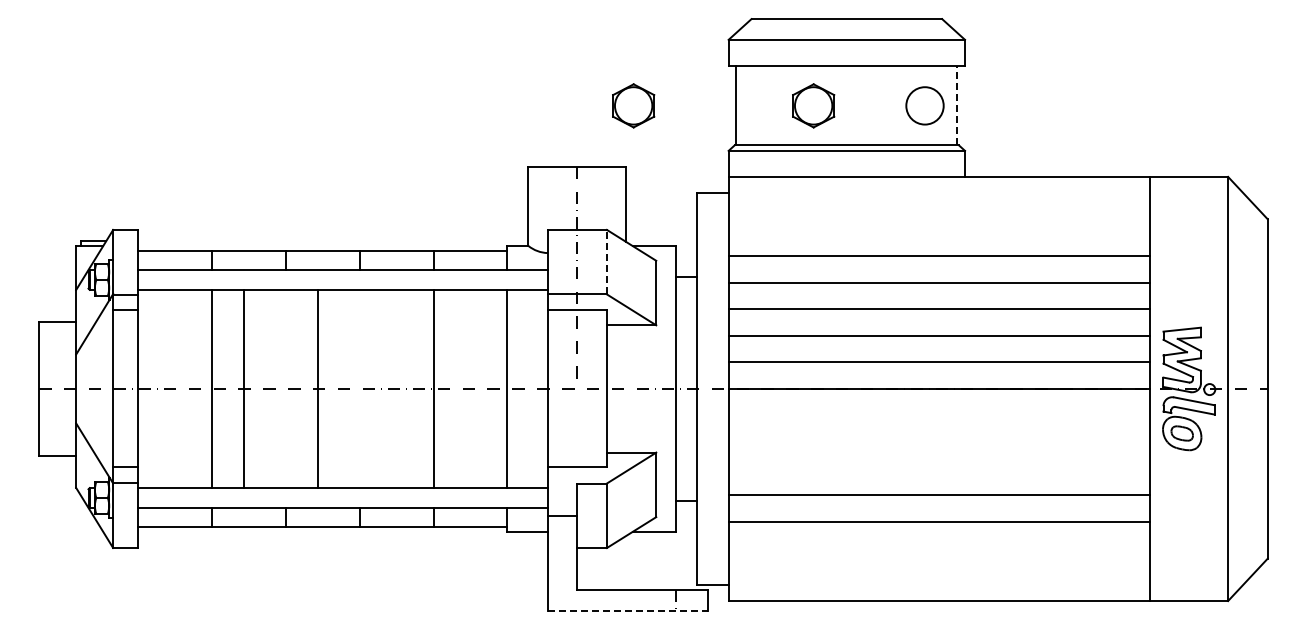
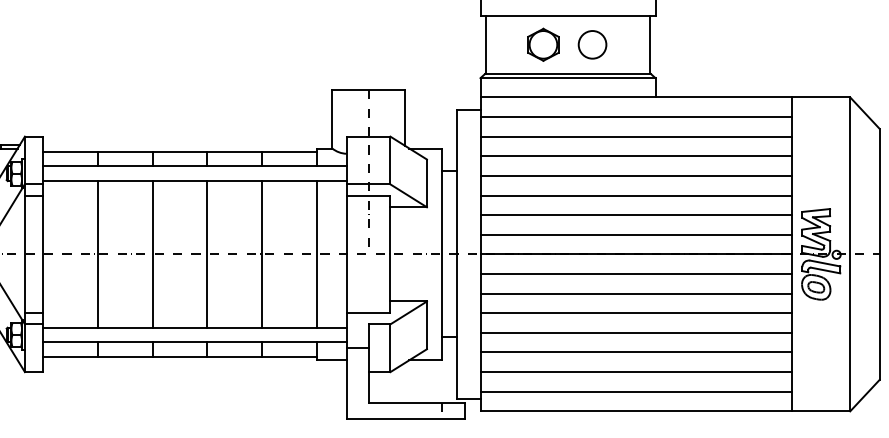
part: (633, 105) -> (410, 44), removed
circle: (924, 105) -> (592, 44), moved
line: (957, 105) -> (649, 44), dashed -> solid
line: (939, 203) -> (636, 117), added
line: (939, 229) -> (636, 136), added
line: (606, 261) -> (390, 160), dashed -> solid
line: (243, 388) -> (152, 254), moved
line: (317, 388) -> (207, 254), moved
line: (939, 415) -> (636, 274), added
line: (939, 441) -> (636, 293), added
line: (939, 468) -> (636, 313), added
line: (939, 548) -> (636, 372), added
line: (939, 574) -> (636, 391), added
line: (628, 610) -> (406, 418), dashed -> solid

